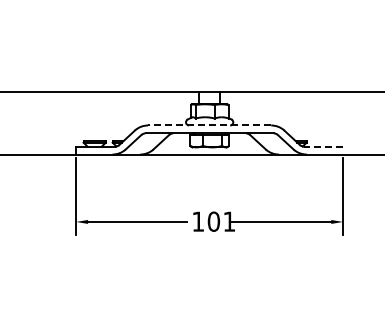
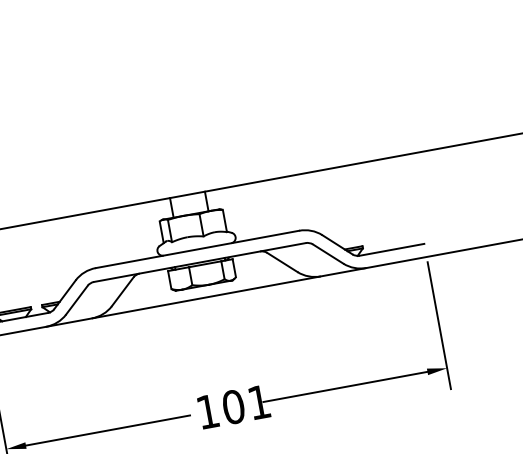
line: (209, 125) -> (197, 249), dashed -> solid
line: (323, 146) -> (391, 249), dashed -> solid

